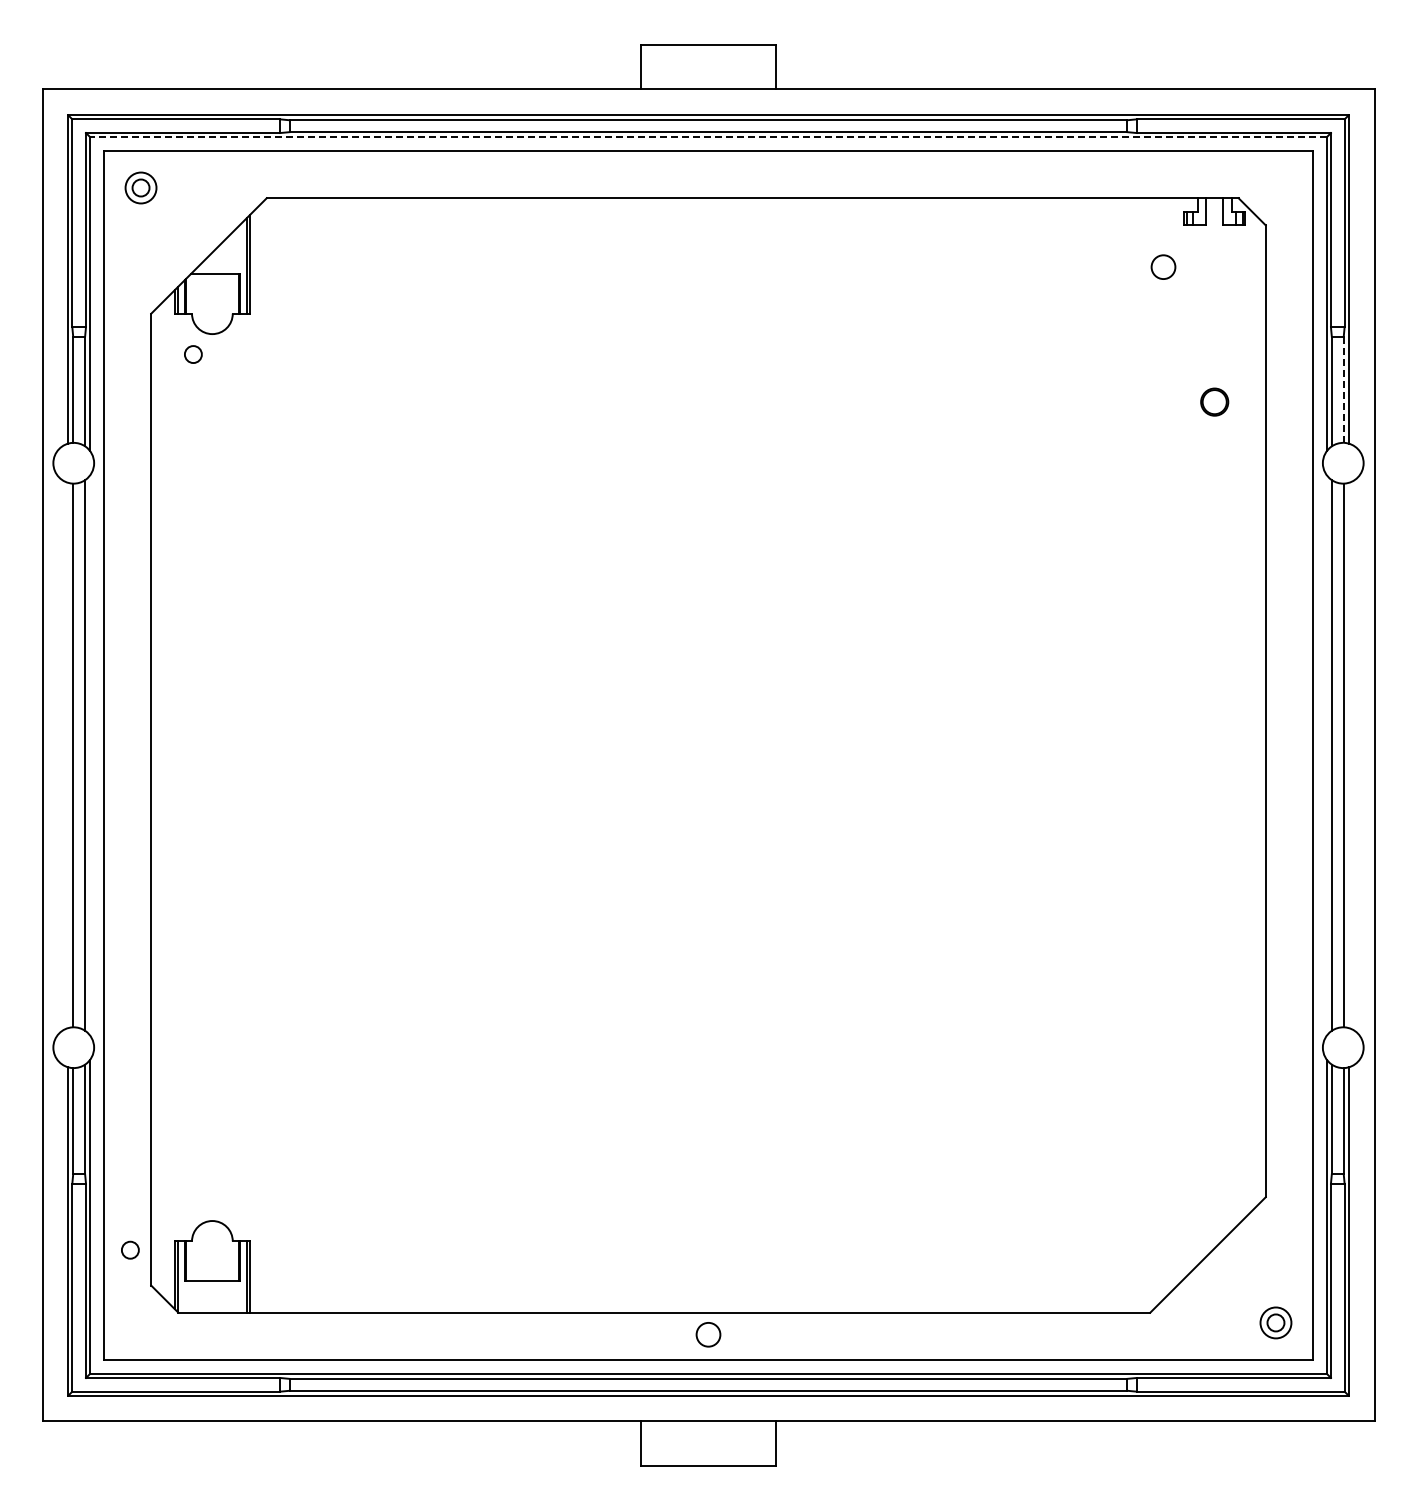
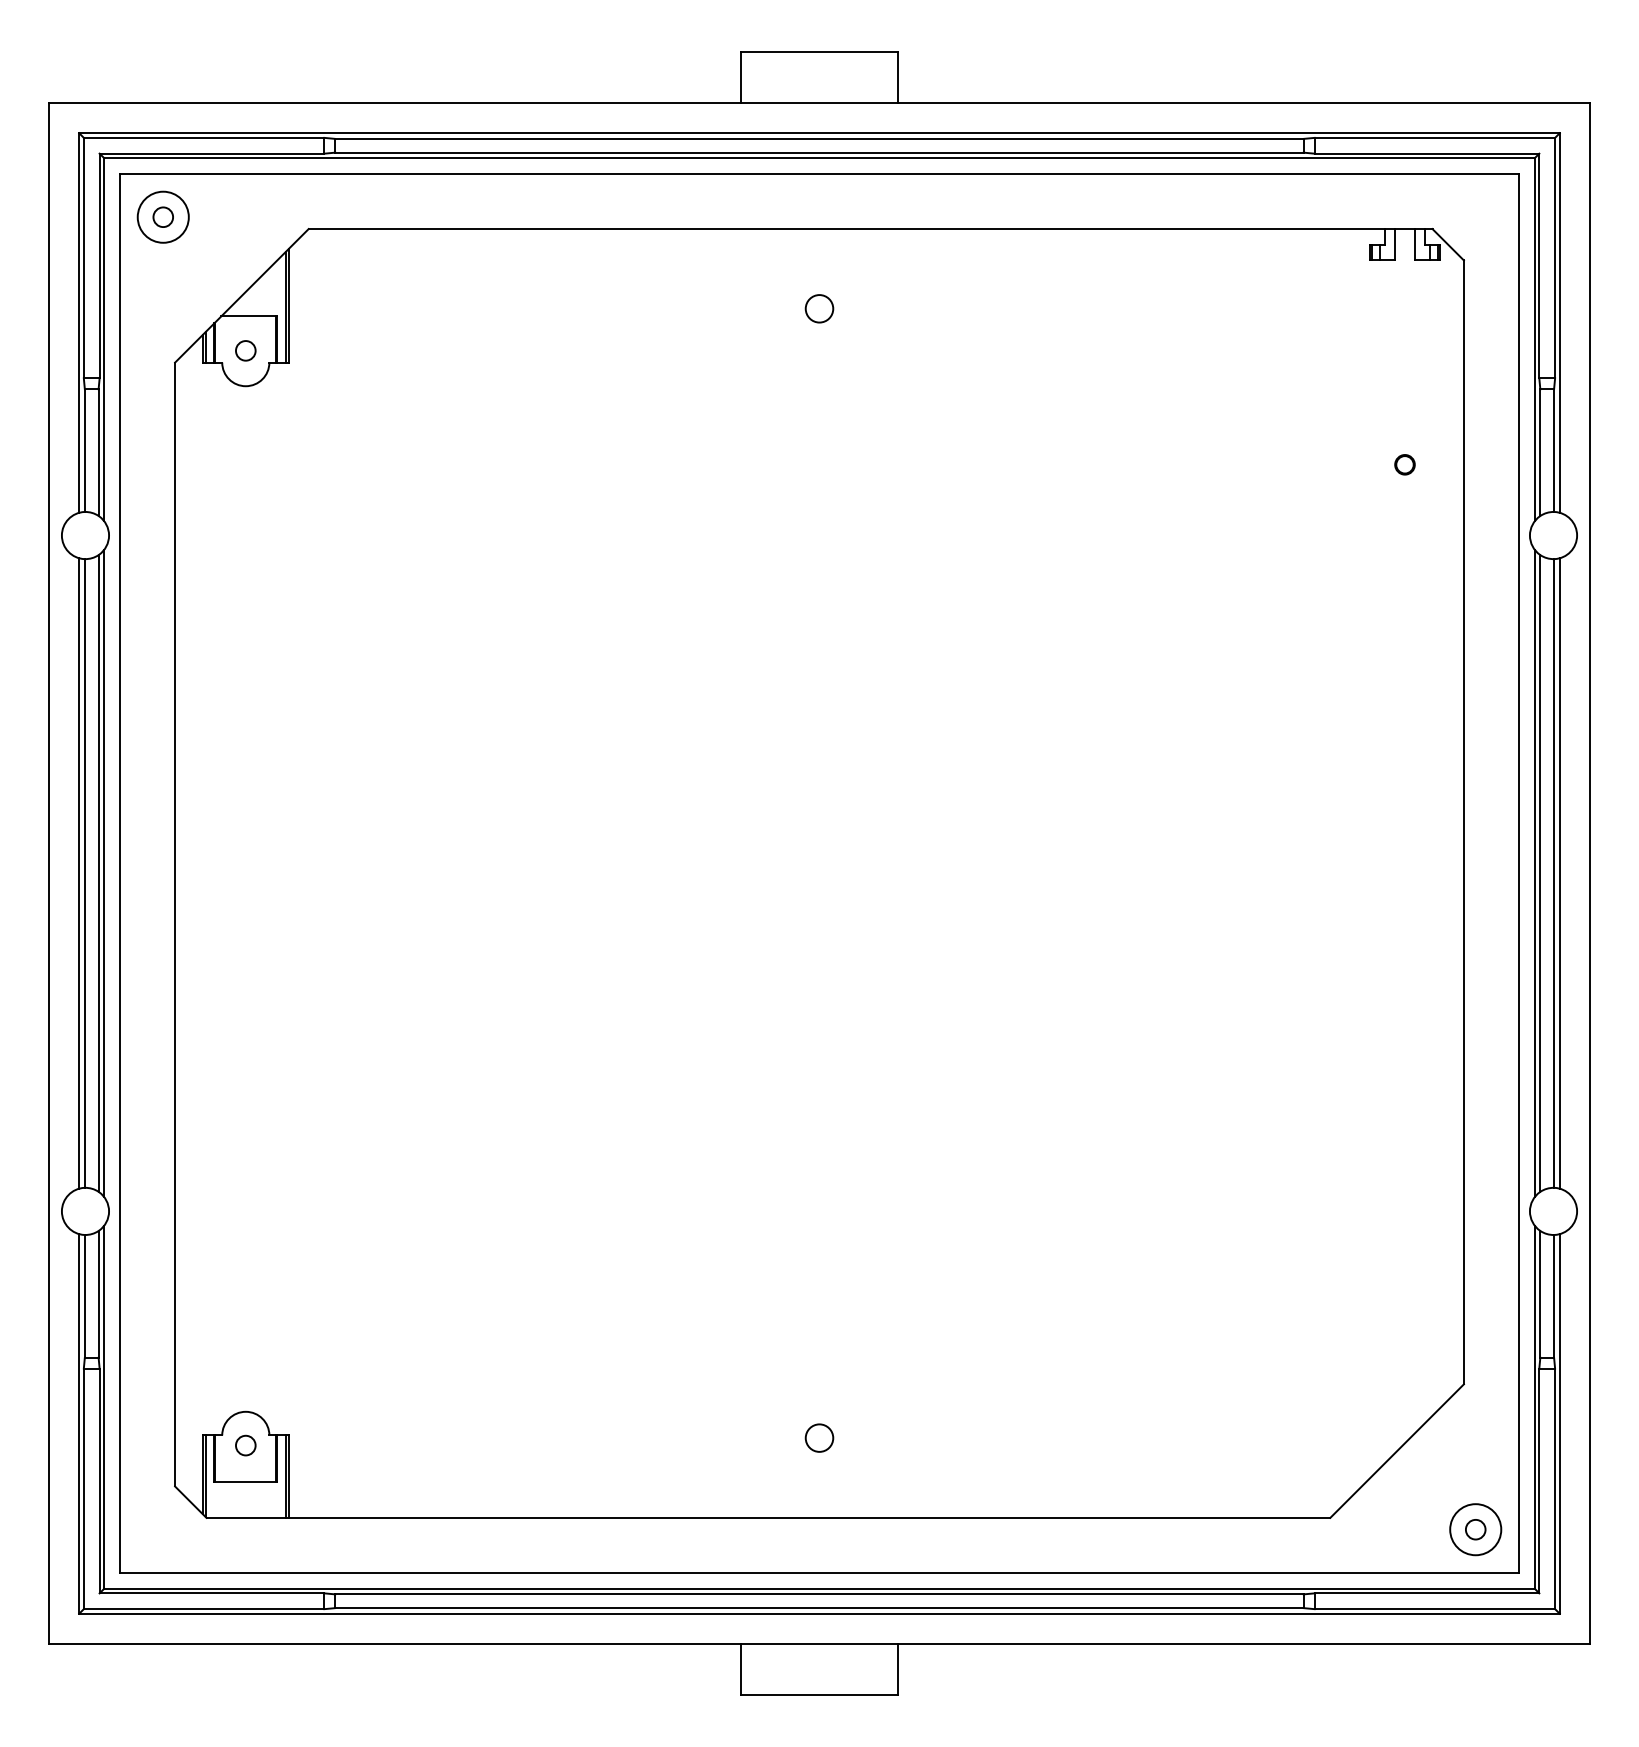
line: (708, 137) -> (819, 158), dashed -> solid
circle: (140, 187) -> (162, 216), size x1.43
circle: (1163, 266) -> (819, 308), moved
circle: (193, 354) -> (245, 350), moved
line: (1343, 389) -> (1553, 450), dashed -> solid
part: (1214, 401) -> (1404, 464), size x0.62
line: (68, 755) -> (79, 873), added
line: (90, 755) -> (104, 873), added
line: (1326, 755) -> (1534, 873), added
line: (1348, 755) -> (1559, 873), added
circle: (130, 1249) -> (245, 1444), moved
circle: (1275, 1322) -> (1475, 1529), size x1.43
circle: (708, 1334) -> (819, 1437), moved

